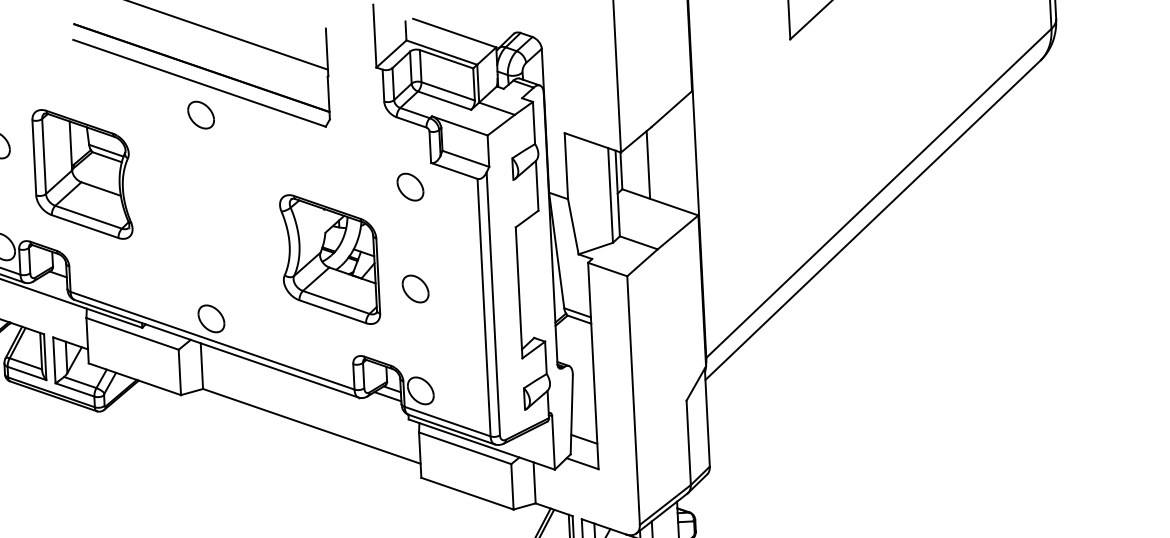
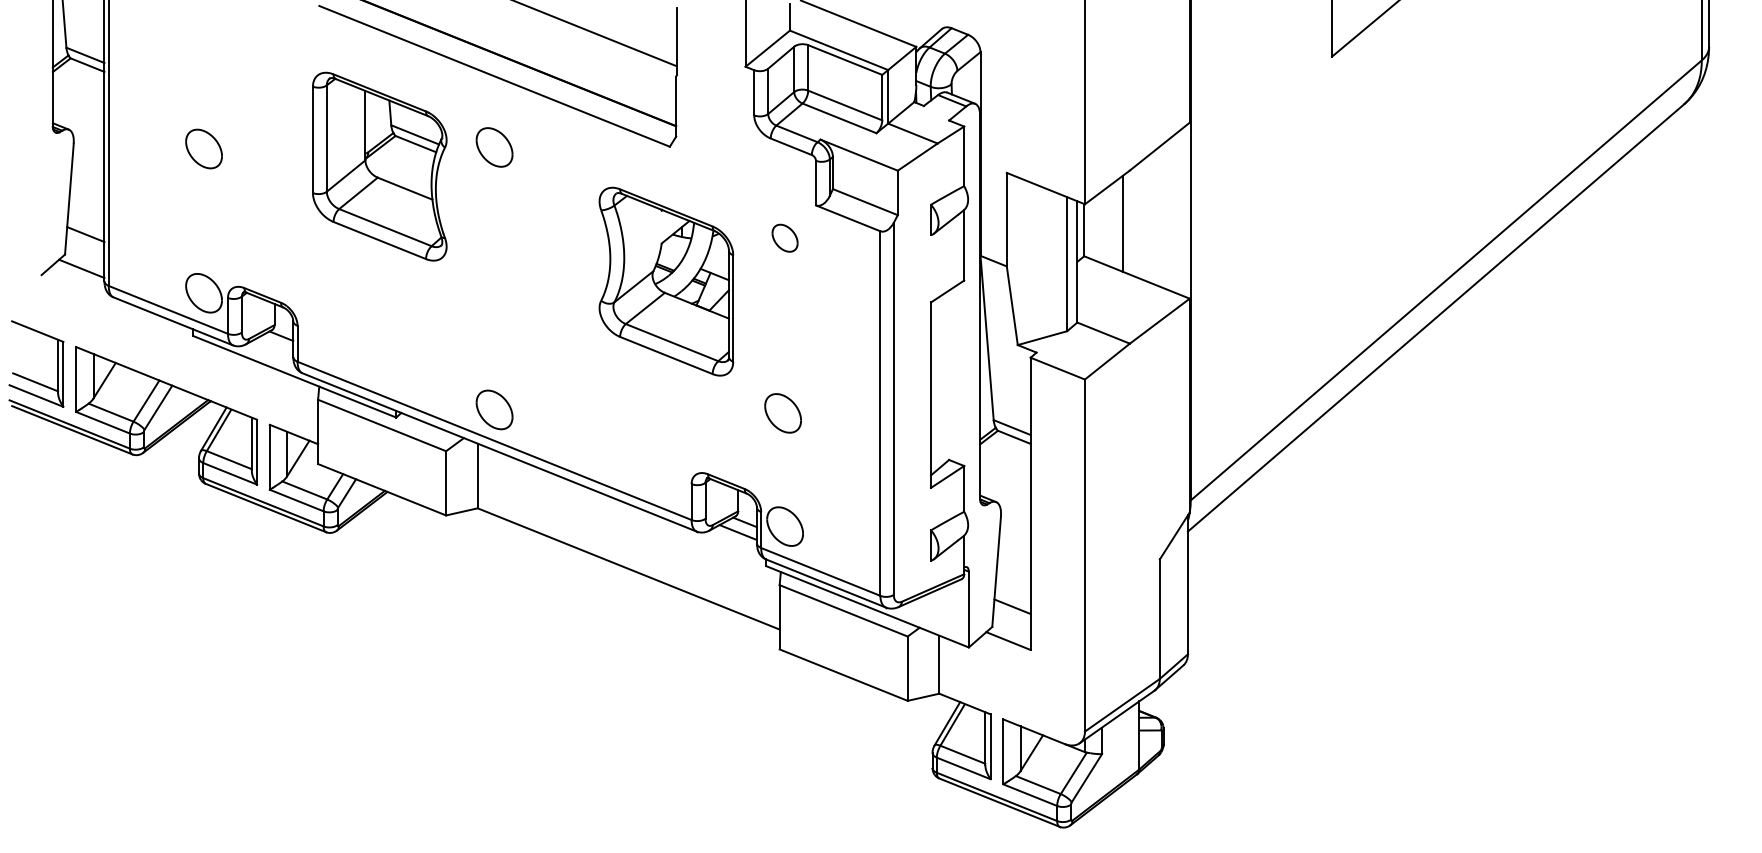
part: (201, 115) -> (494, 147), moved
part: (82, 174) -> (379, 166), moved
part: (410, 187) -> (784, 238), size x0.7
part: (330, 259) -> (666, 281), moved
part: (415, 289) -> (782, 413), moved

